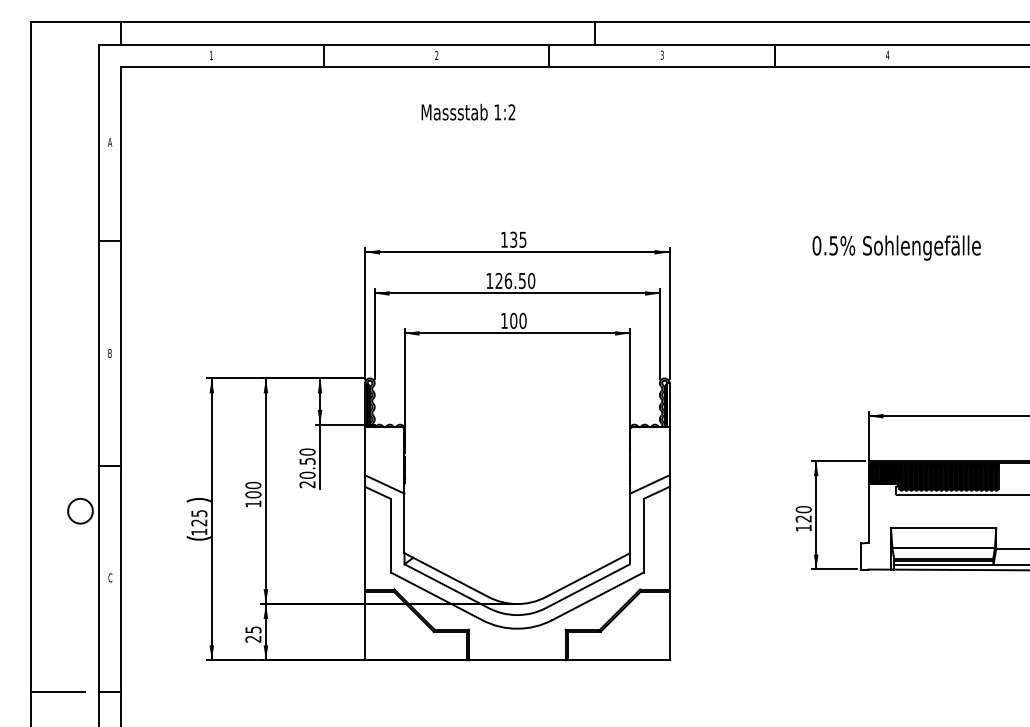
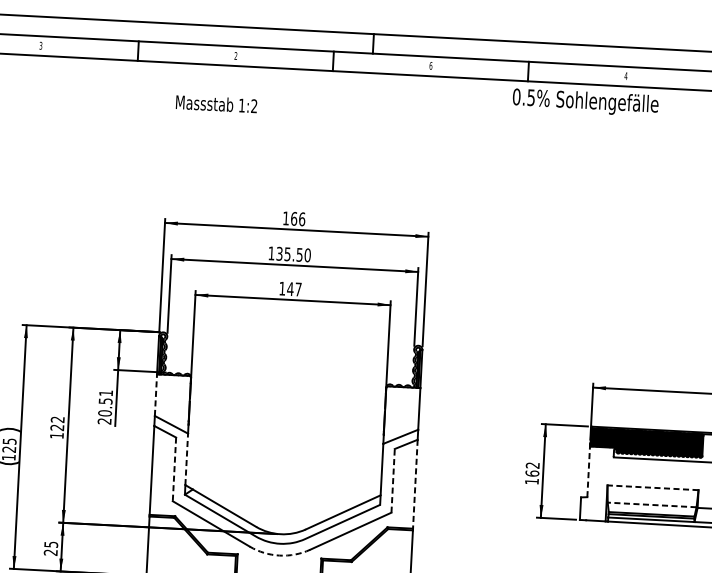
text: (661, 54) -> (430, 65), 3 -> 6
text: (210, 55) -> (40, 45), 1 -> 3
text: (468, 111) -> (216, 103), moved
text: (518, 239) -> (298, 218), 135 -> 166
text: (896, 247) -> (585, 102), moved
text: (503, 280) -> (283, 253), 126.50 -> 135.50
text: (517, 320) -> (293, 288), 100 -> 147
line: (365, 450) -> (156, 394), solid -> dashed
text: (307, 451) -> (106, 392), 20.50 -> 20.51
text: (253, 489) -> (57, 423), 100 -> 122
line: (868, 511) -> (588, 470), solid -> dashed
text: (803, 514) -> (532, 469), 120 -> 162
line: (404, 523) -> (186, 459), solid -> dashed
line: (943, 528) -> (652, 488), solid -> dashed
line: (390, 535) -> (174, 469), solid -> dashed
line: (643, 535) -> (392, 480), solid -> dashed
line: (669, 538) -> (415, 484), solid -> dashed
line: (943, 547) -> (652, 504), solid -> dashed
arc: (517, 628) -> (279, 555), solid -> dashed

